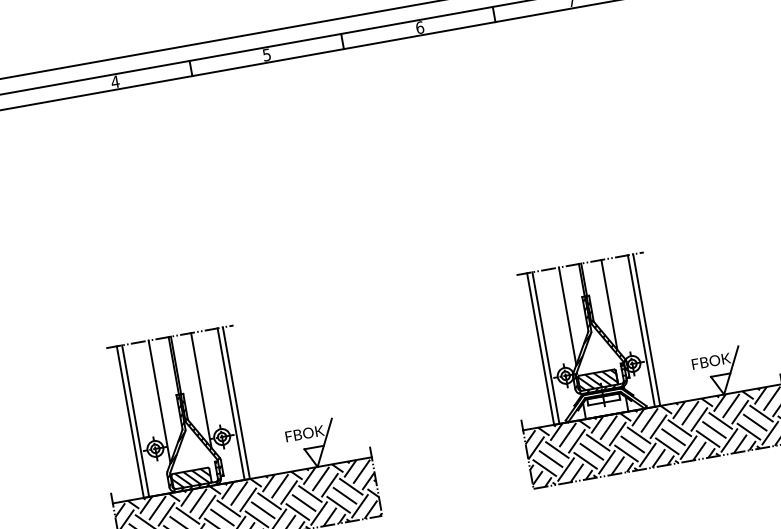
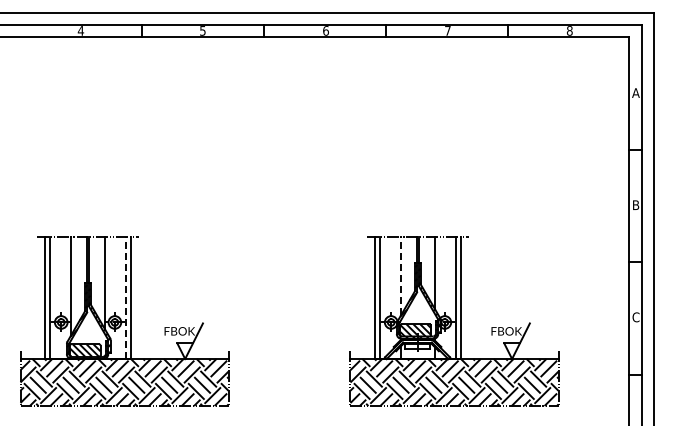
line: (566, 315) -> (400, 275), solid -> dashed
line: (231, 404) -> (126, 298), solid -> dashed

